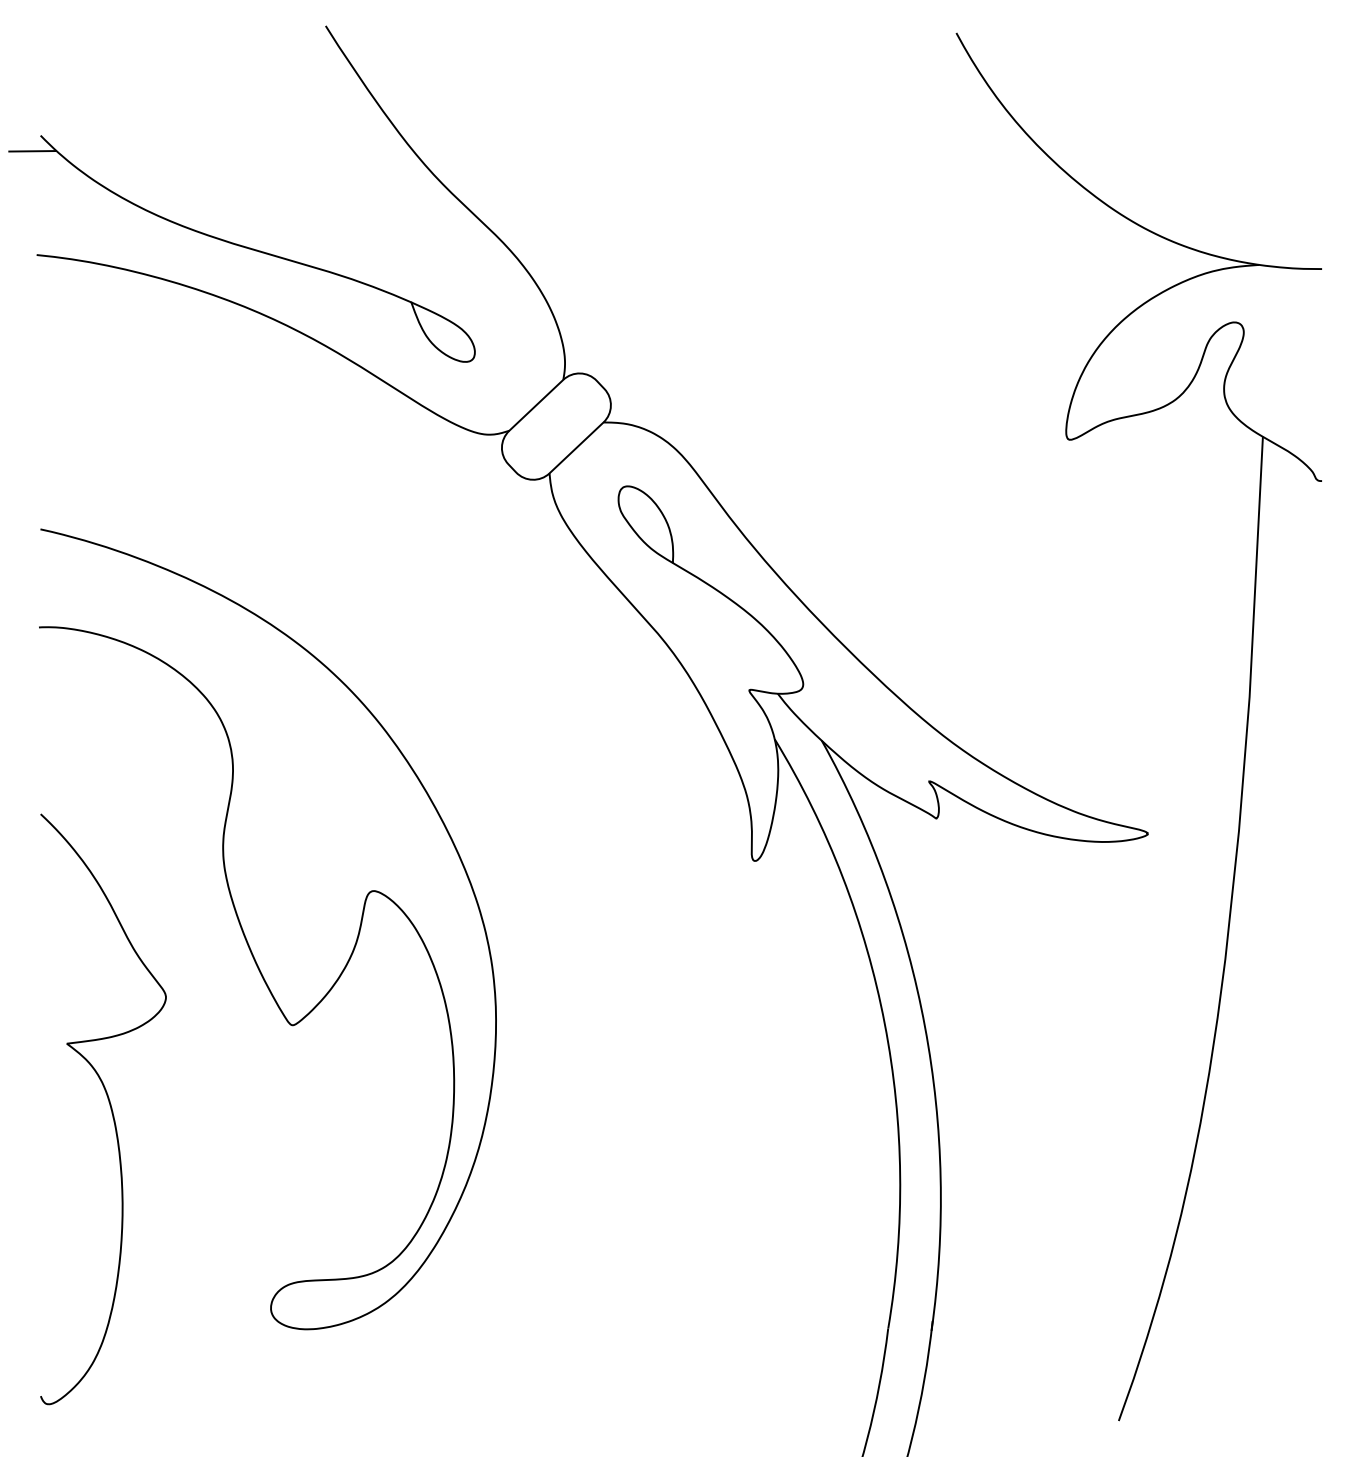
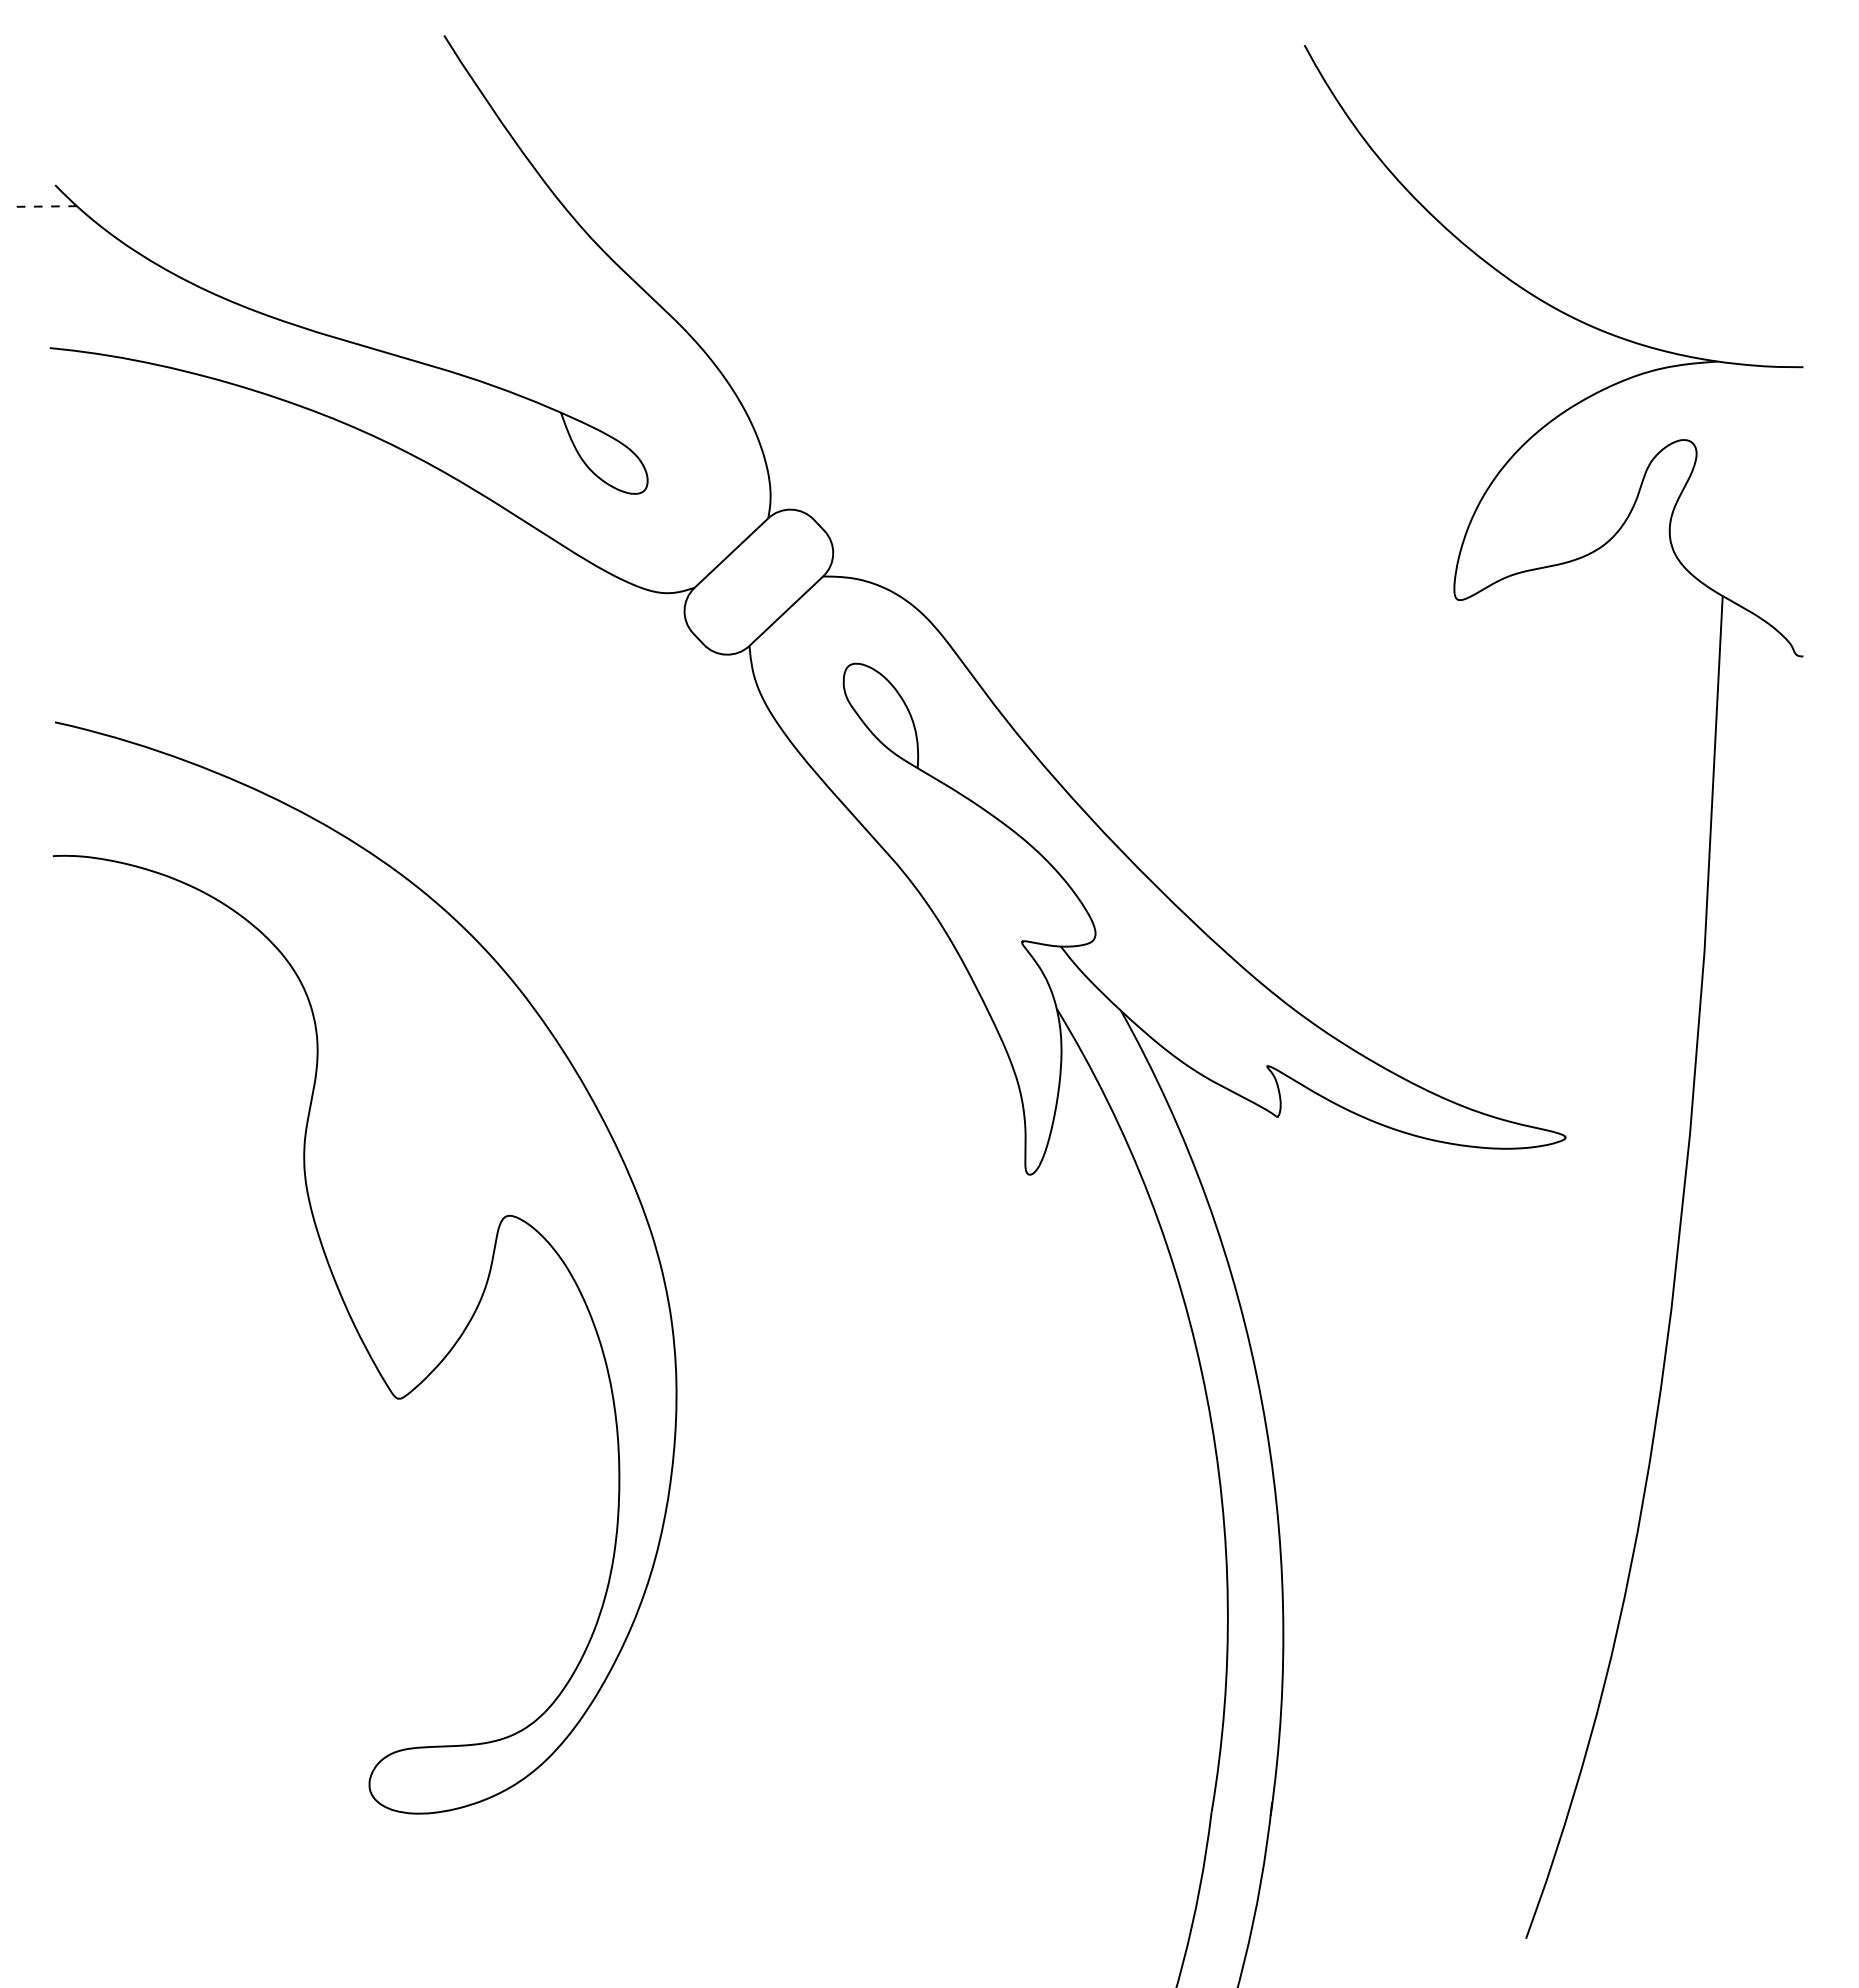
line: (32, 151) -> (44, 206), solid -> dashed
curve: (110, 1108) -> (150, 1512), removed

